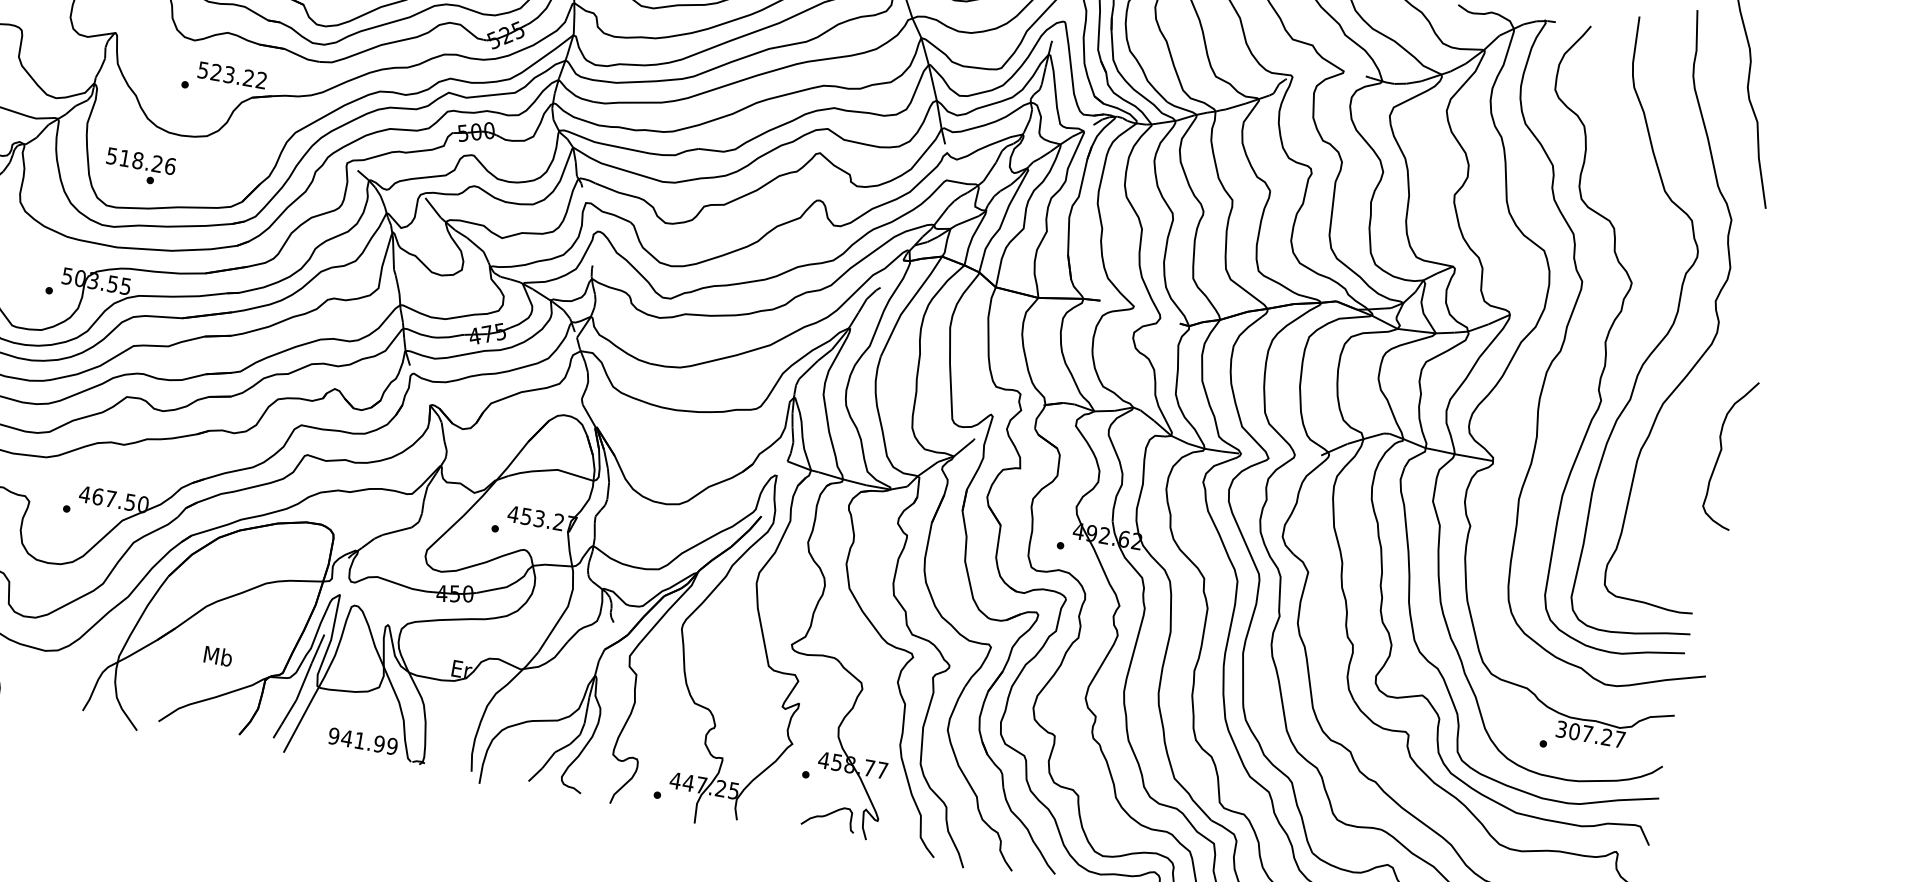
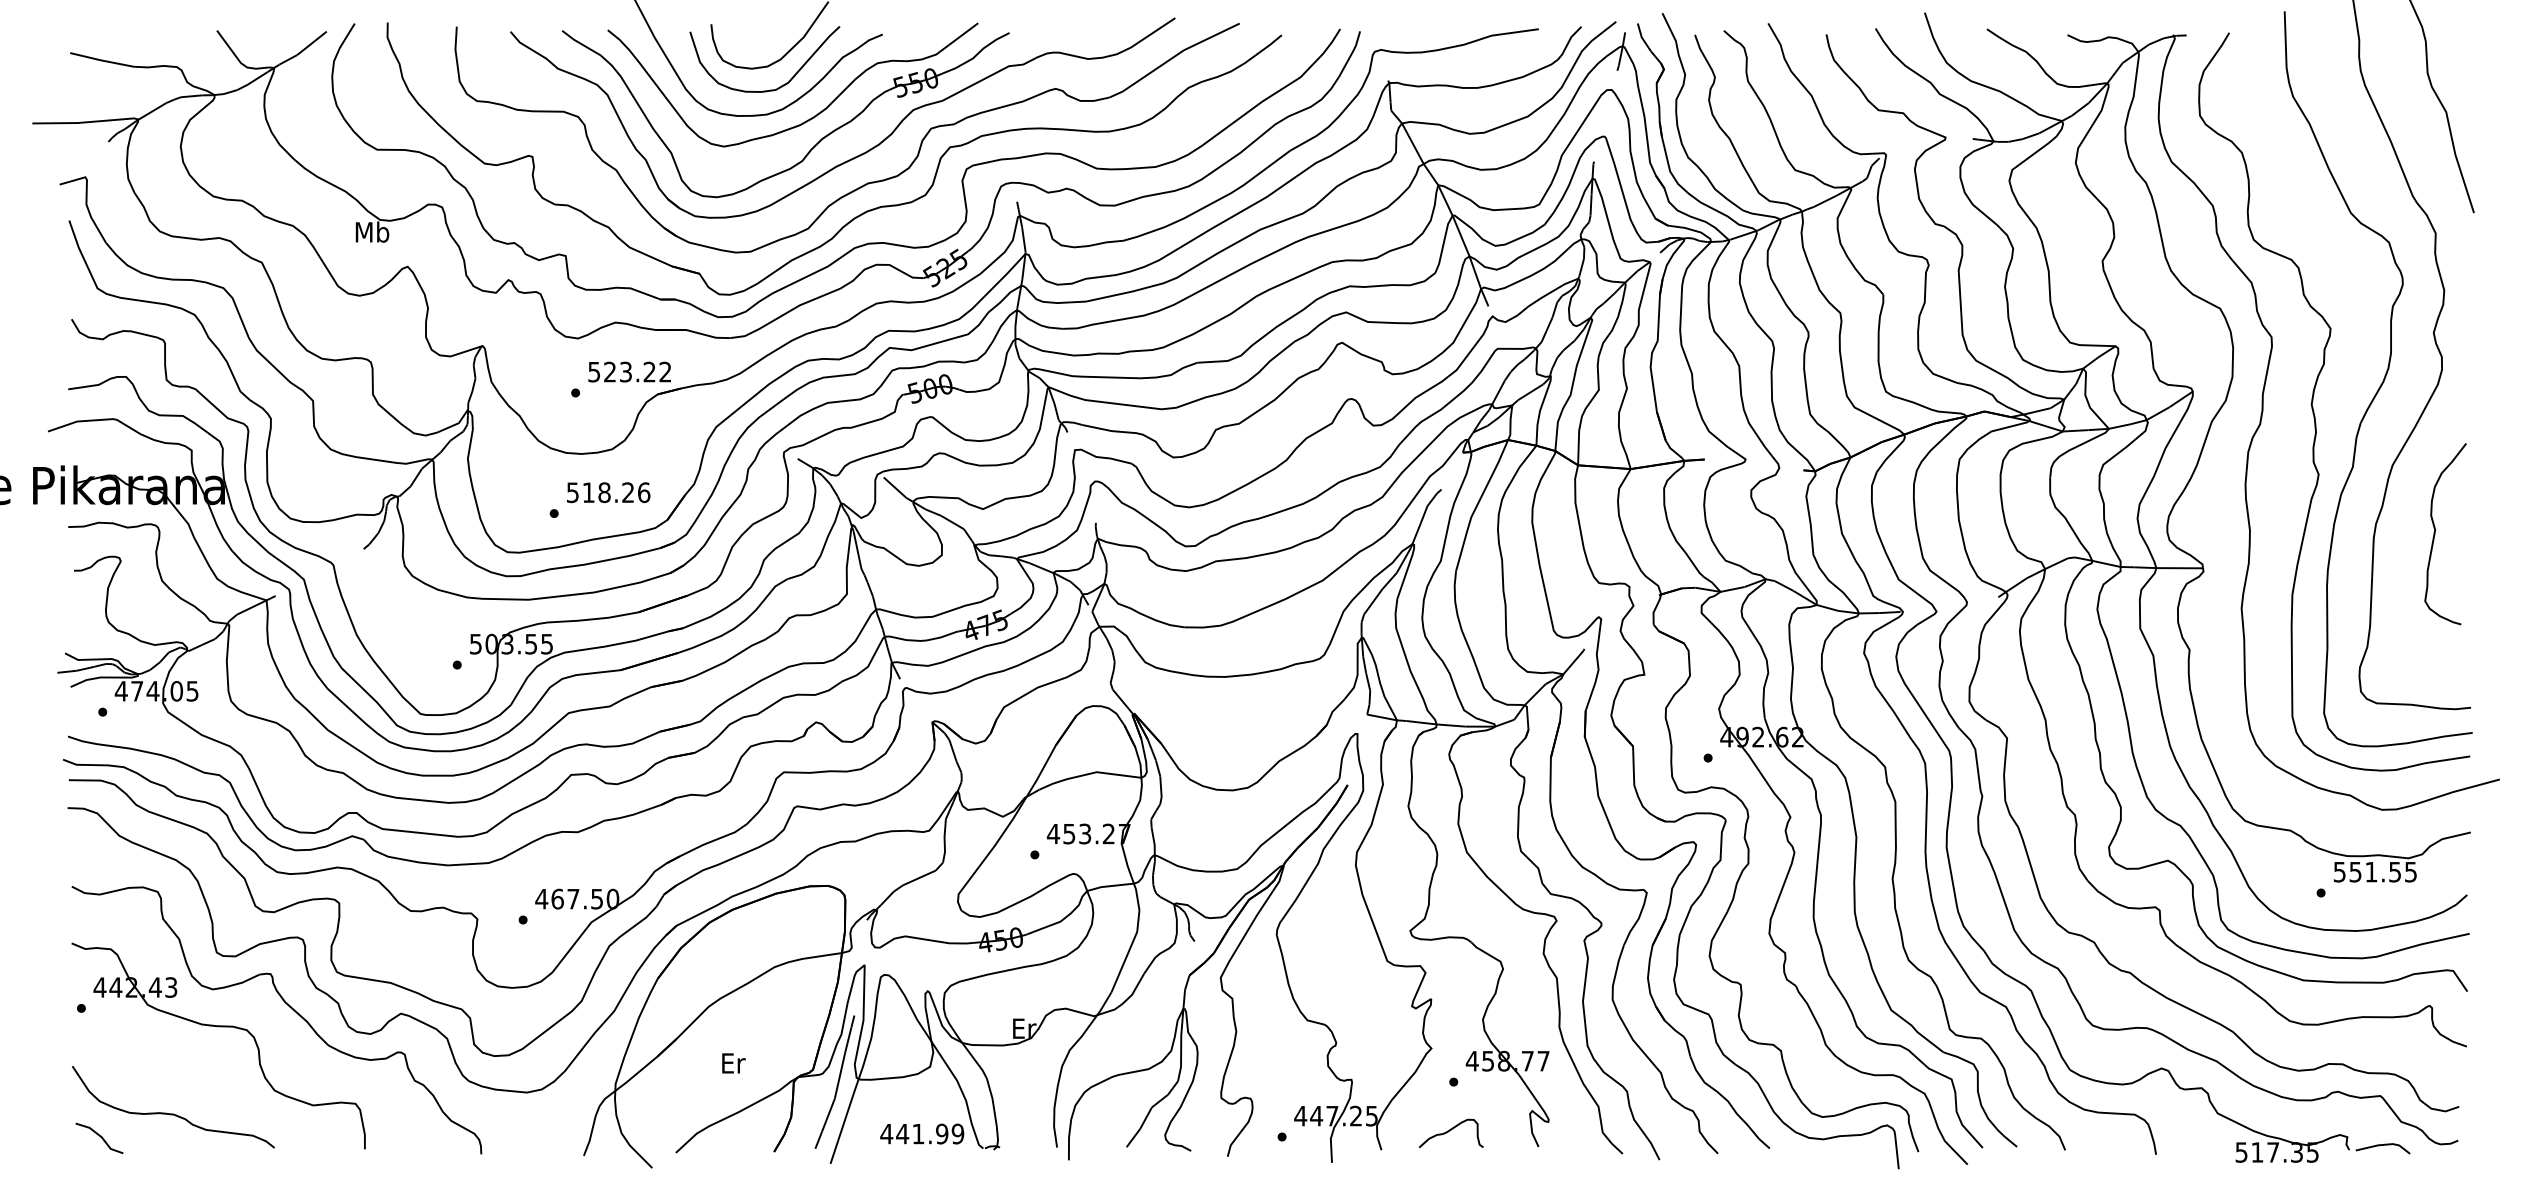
text: (141, 161) -> (608, 492), moved
curve: (1721, 452) -> (2435, 534), moved
text: (217, 655) -> (732, 1062), Mb -> Er
text: (1590, 734) -> (2375, 871), 307.27 -> 551.55
text: (333, 735) -> (886, 1133), 941.99 -> 441.99
curve: (828, 815) -> (1450, 1131), moved

